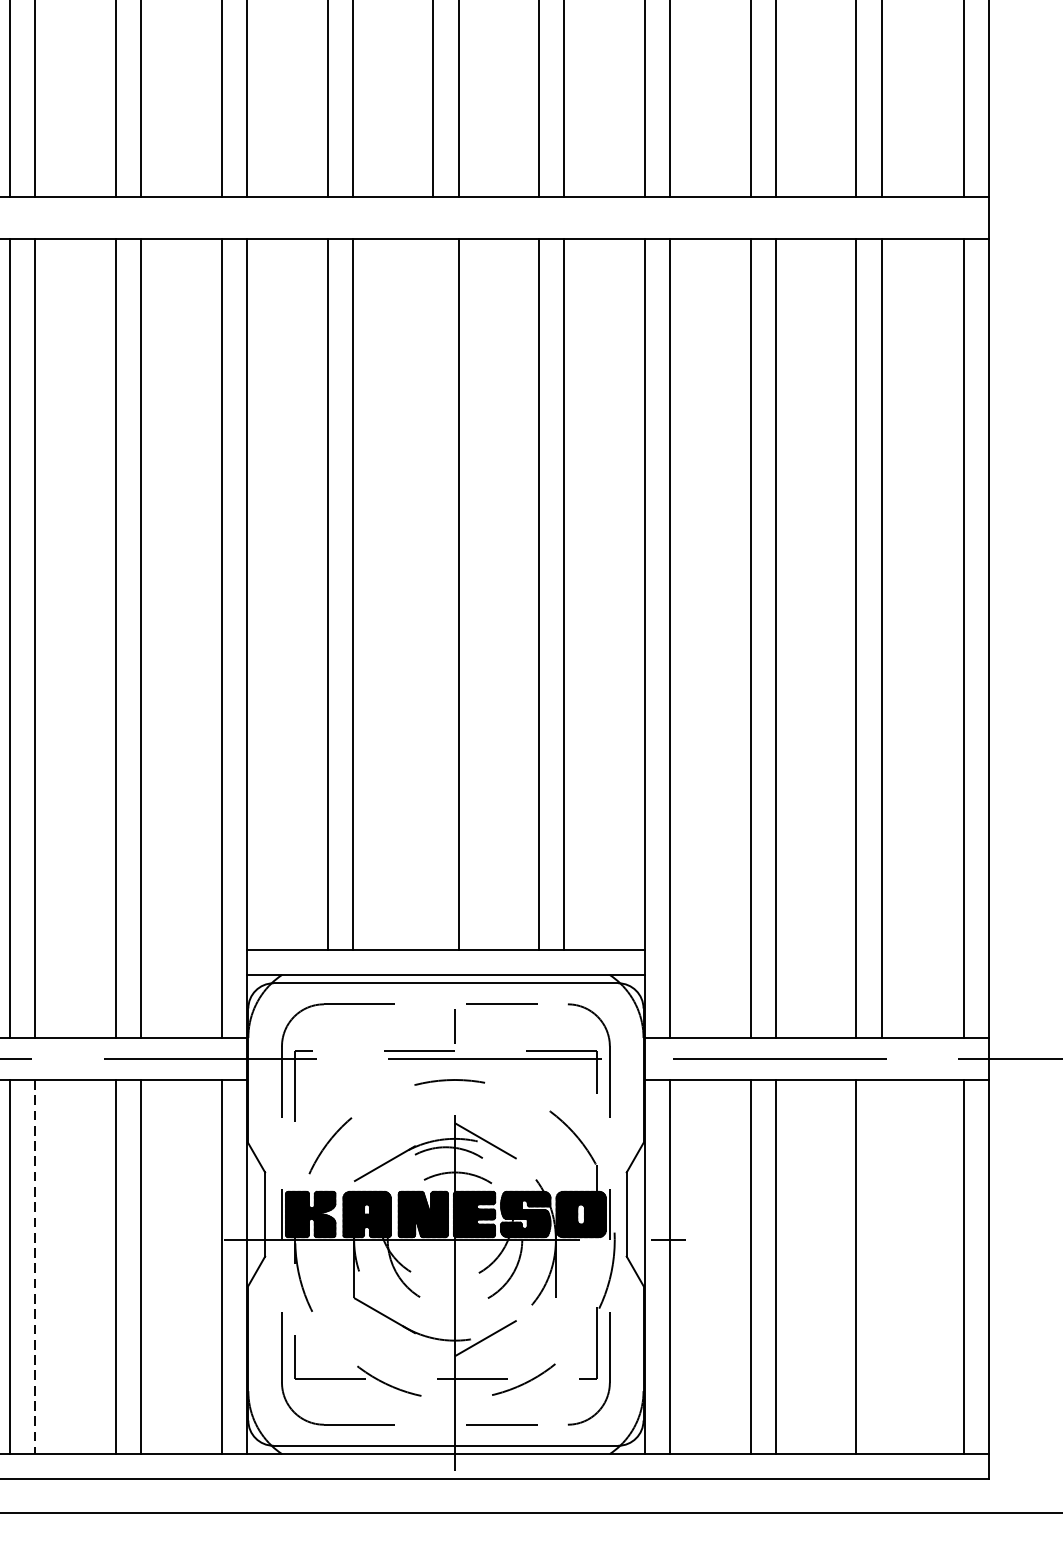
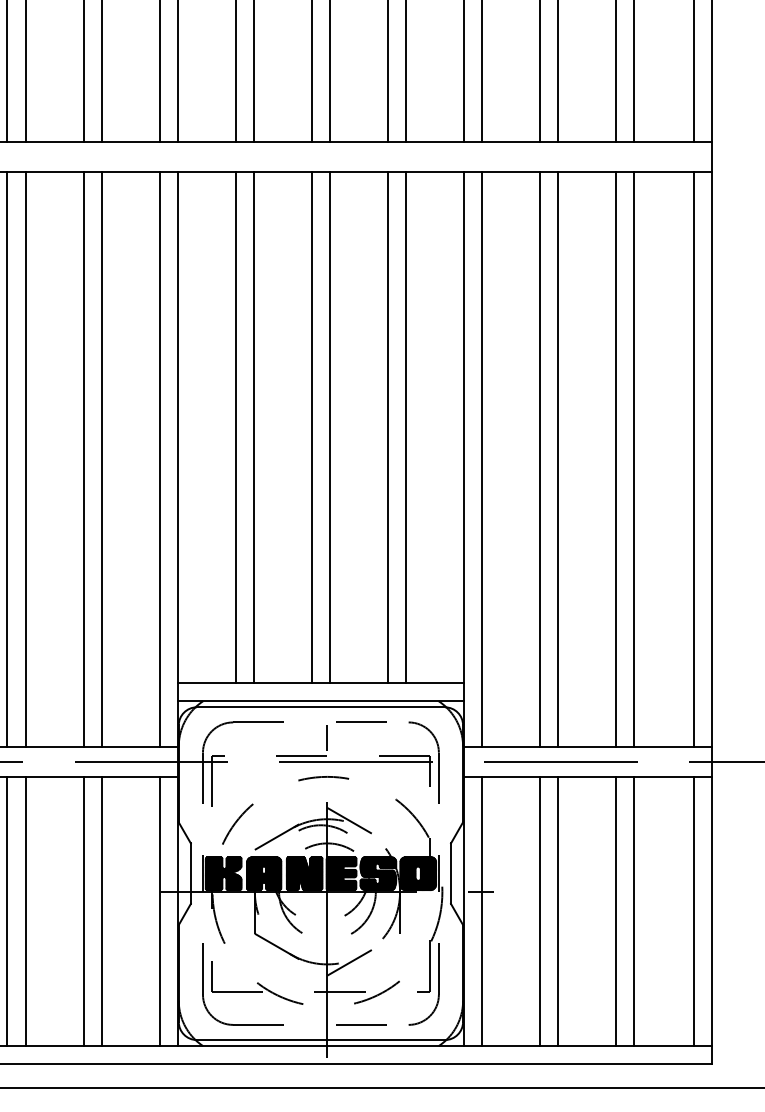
line: (432, 594) -> (311, 427), added
line: (35, 1267) -> (25, 911), dashed -> solid
line: (881, 1267) -> (634, 911), added

